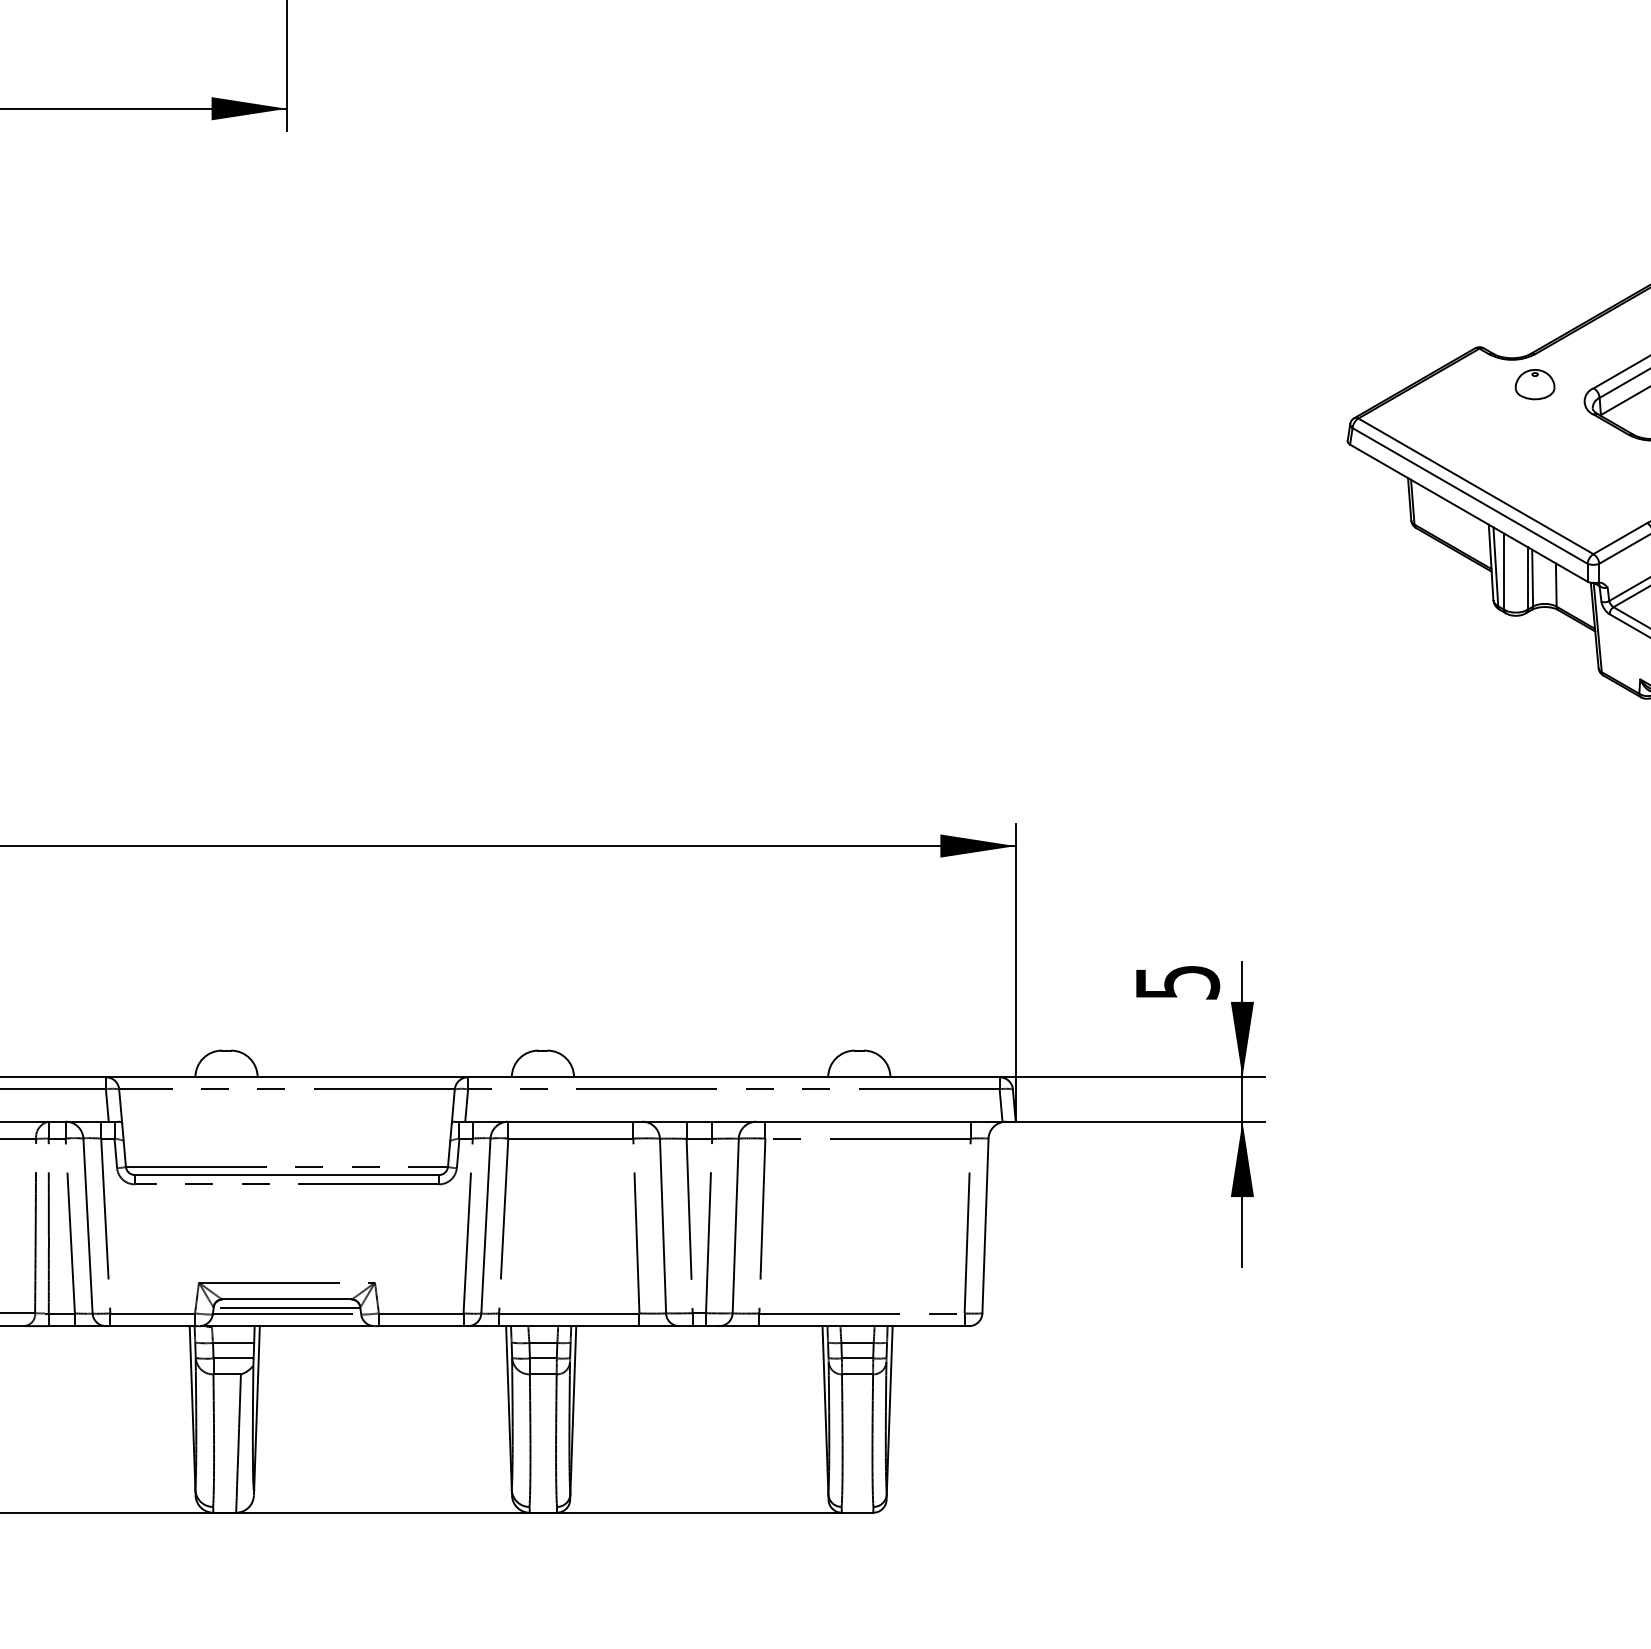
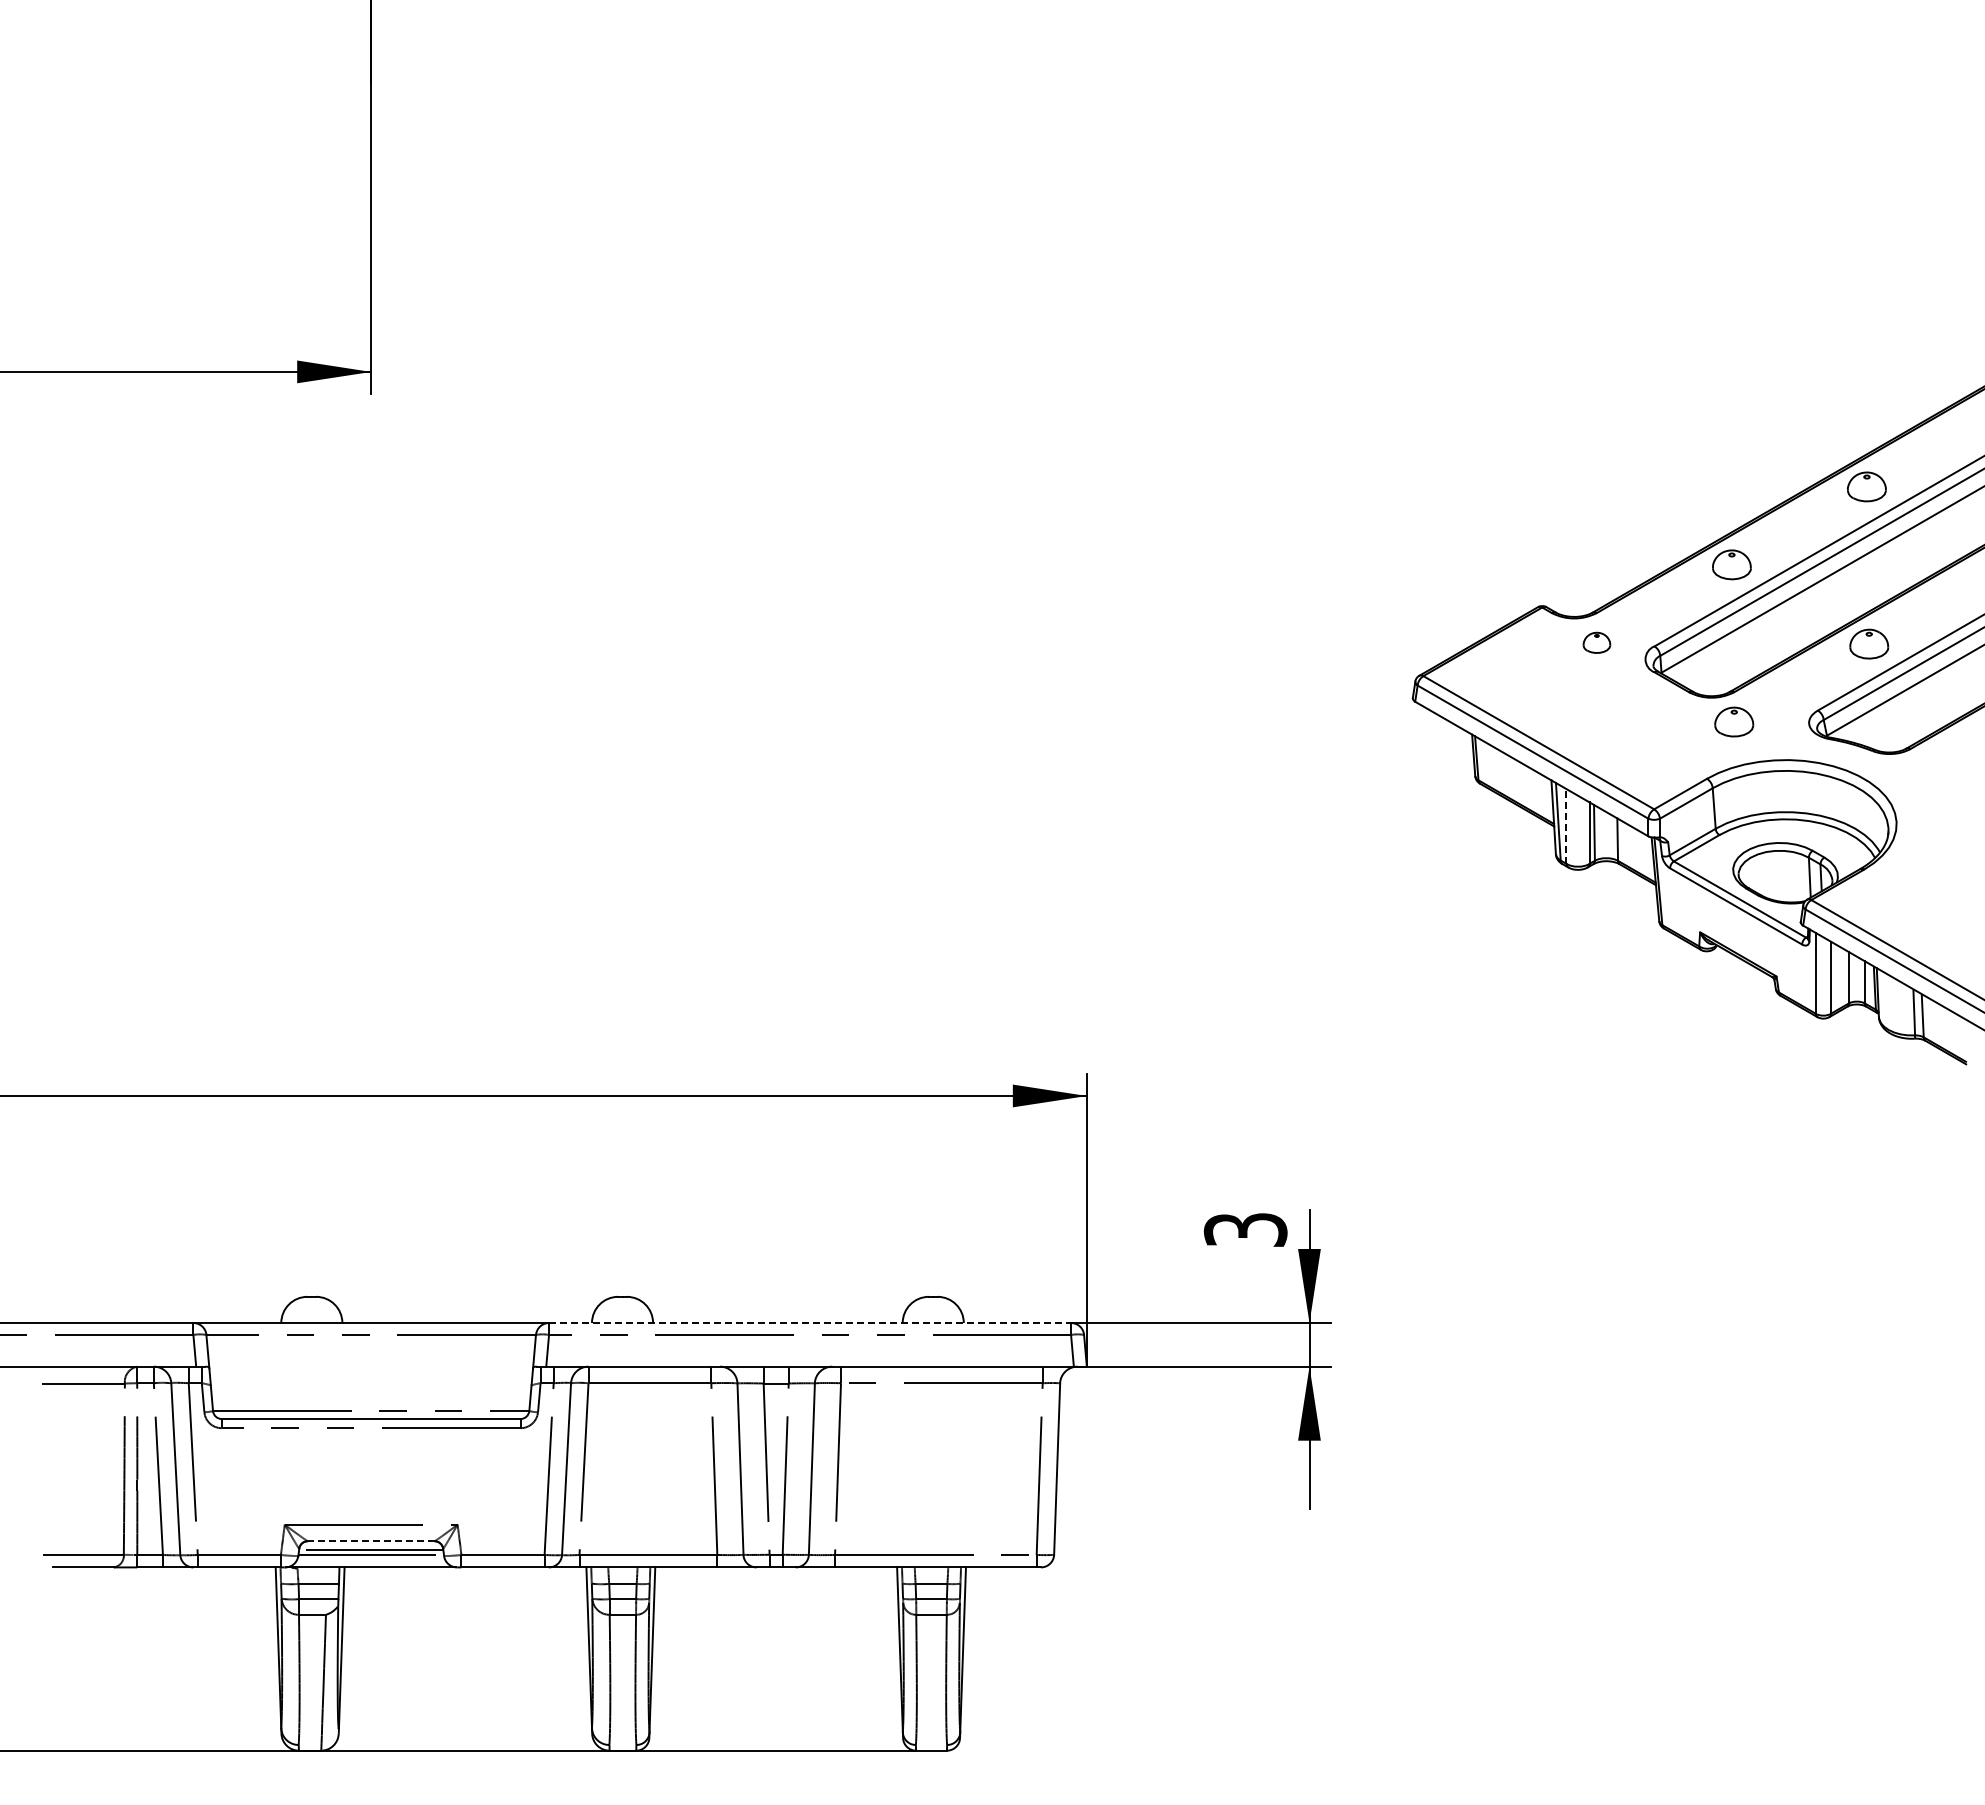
part: (1534, 384) -> (1596, 642), size x0.7
line: (1504, 570) -> (1566, 825), solid -> dashed
text: (1177, 982) -> (1245, 1229), 5 -> 3
line: (734, 1077) -> (810, 1323), solid -> dashed
line: (286, 1299) -> (370, 1541), solid -> dashed

